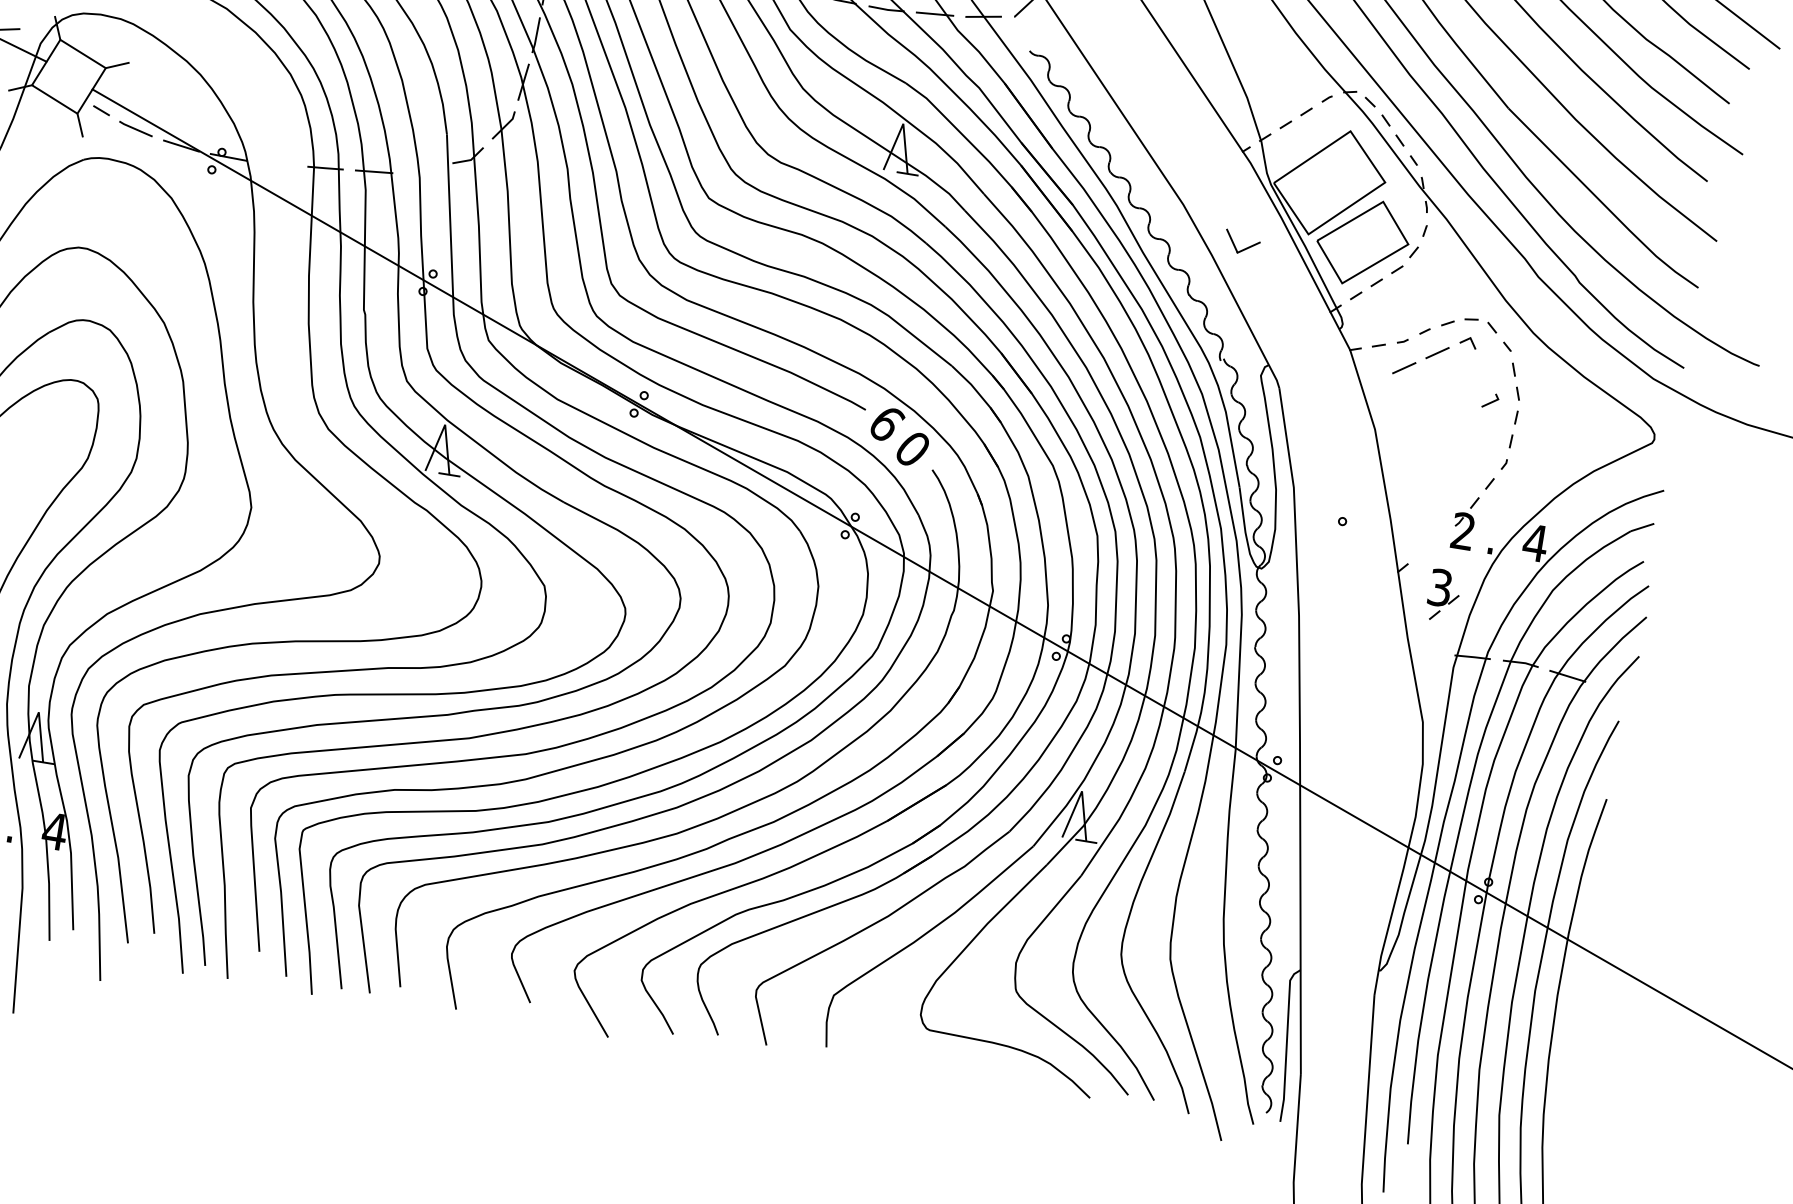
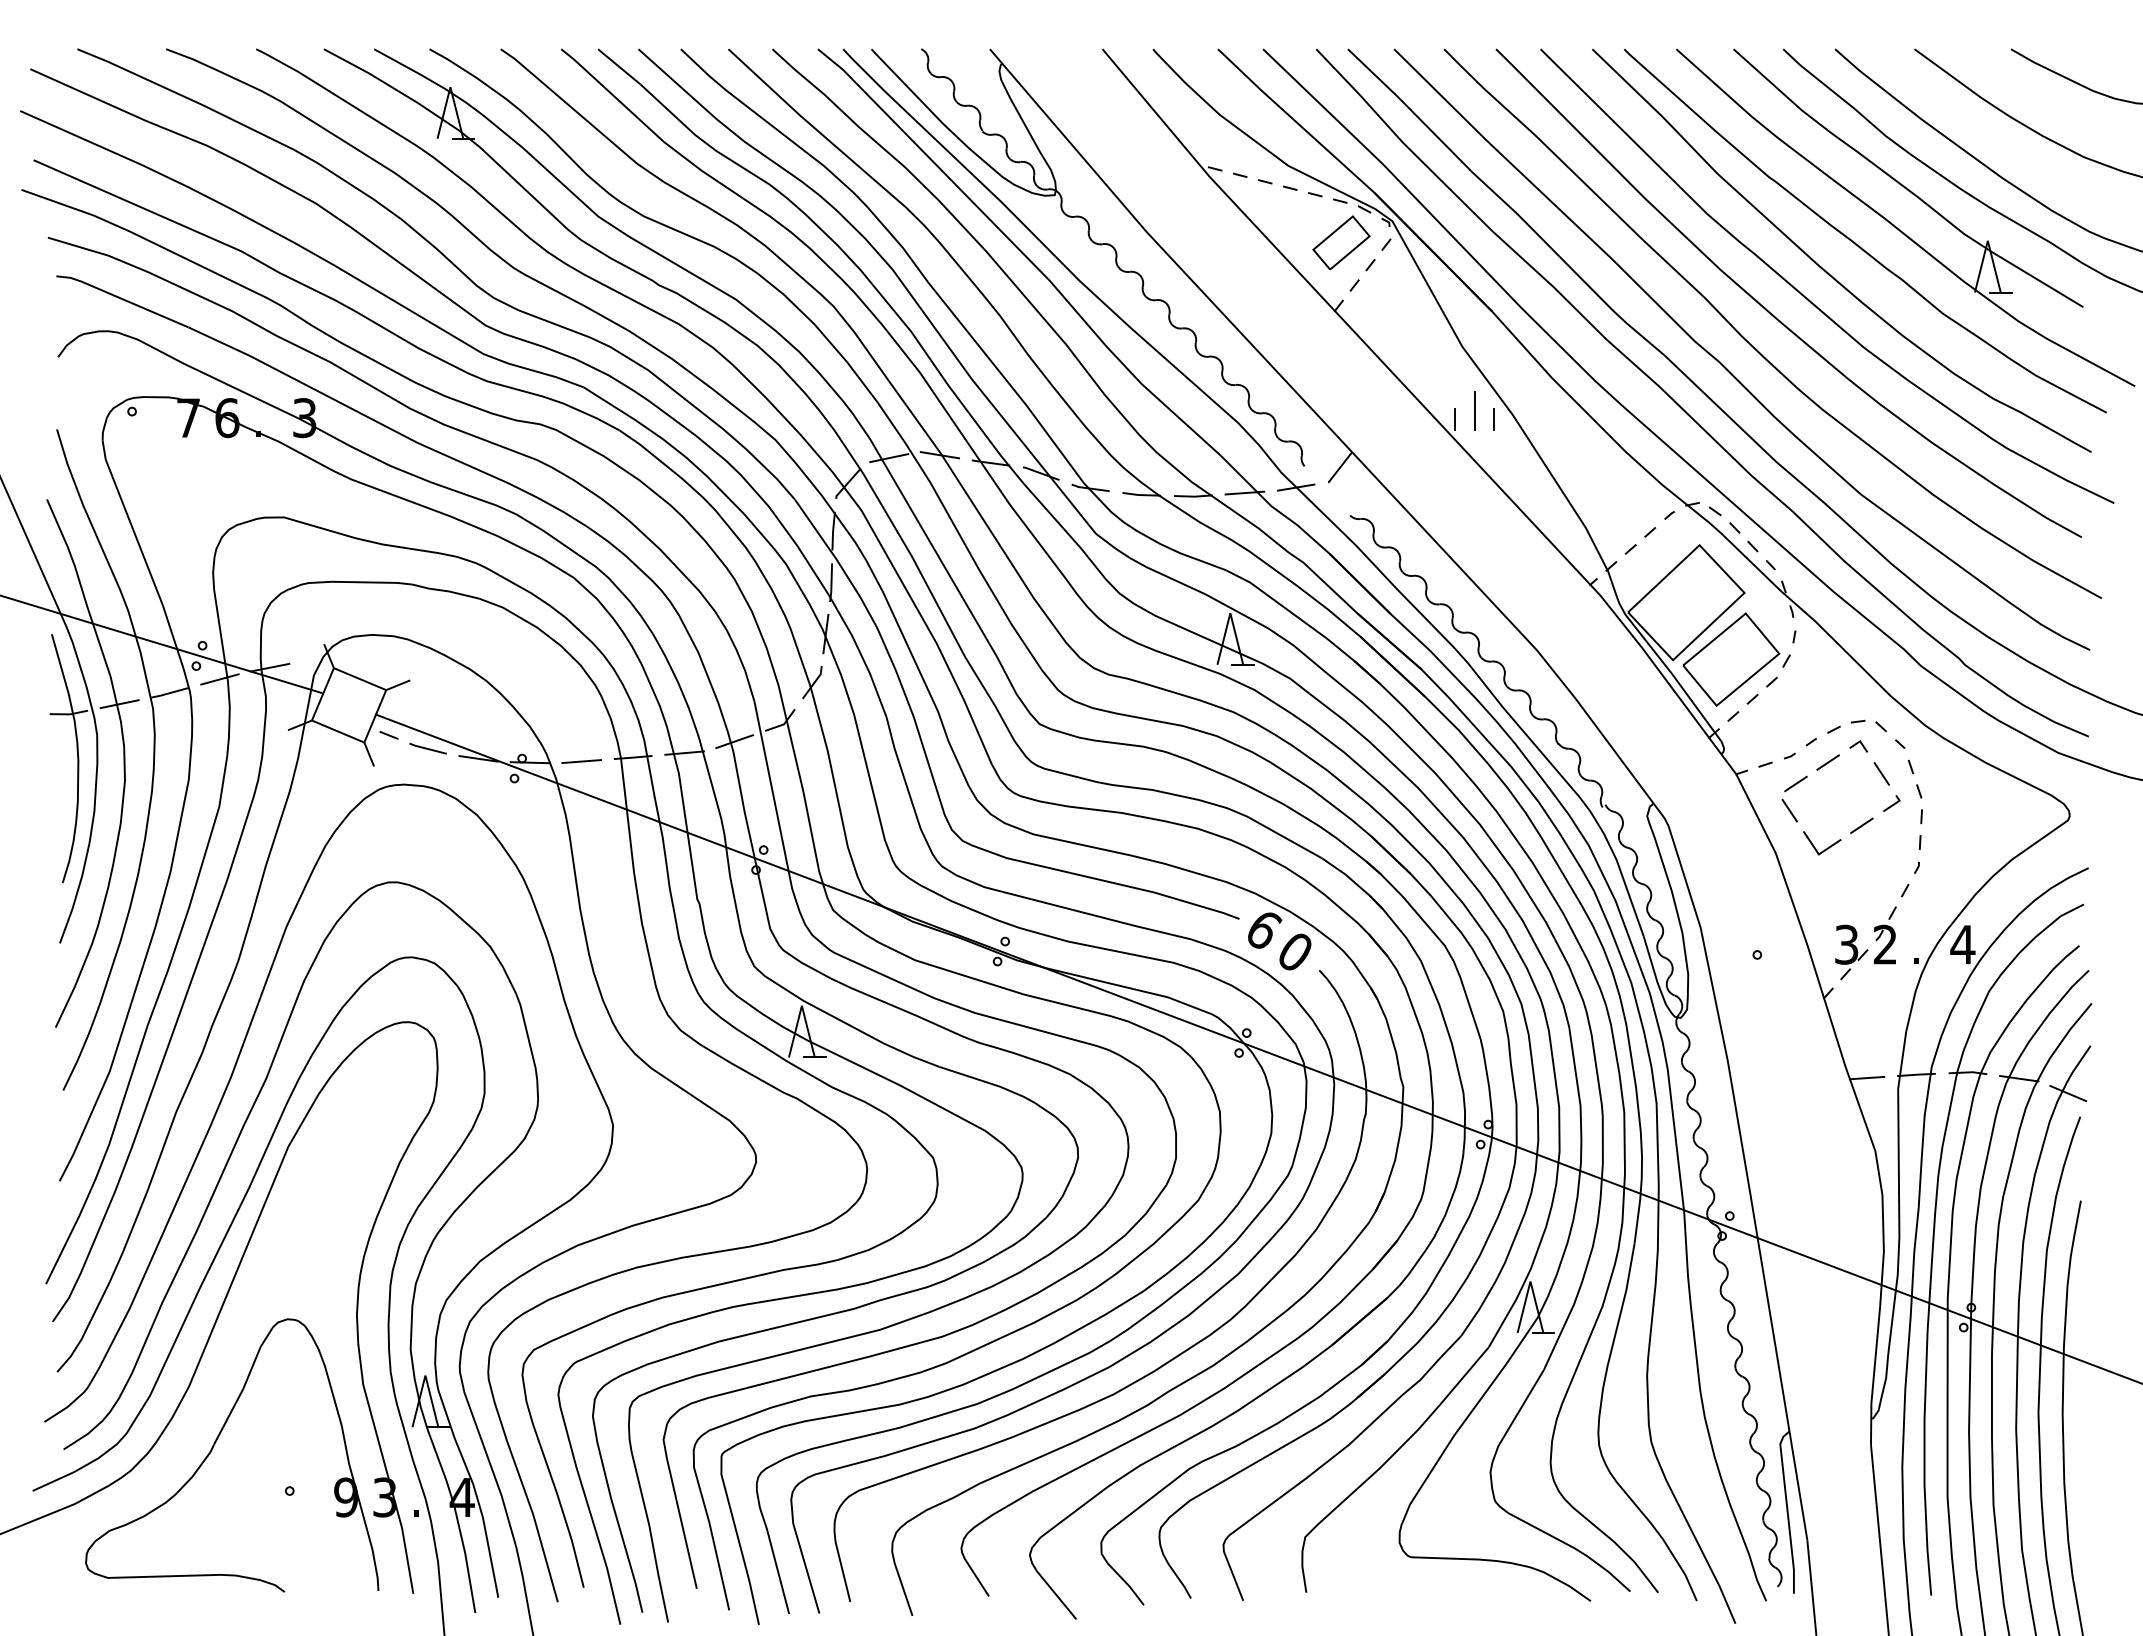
line: (276, 164) -> (581, 761), added
line: (422, 168) -> (734, 741), added
part: (1242, 243) -> (1822, 843), moved
line: (1485, 371) -> (1881, 773), added
line: (1394, 391) -> (1789, 810), added
line: (1459, 416) -> (1861, 825), added
part: (1443, 595) -> (1851, 952), moved
line: (1426, 652) -> (1867, 1077), added
line: (1611, 697) -> (2068, 1093), added

